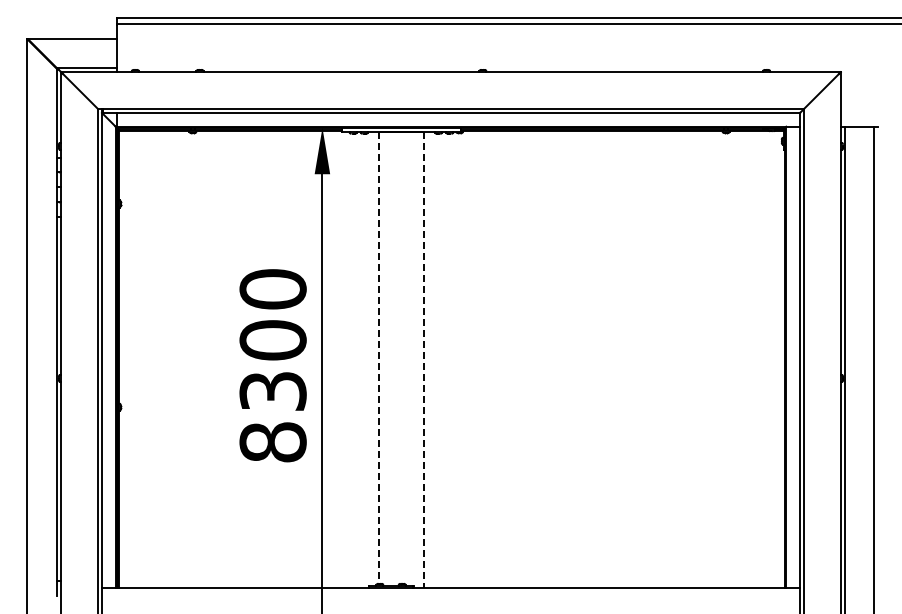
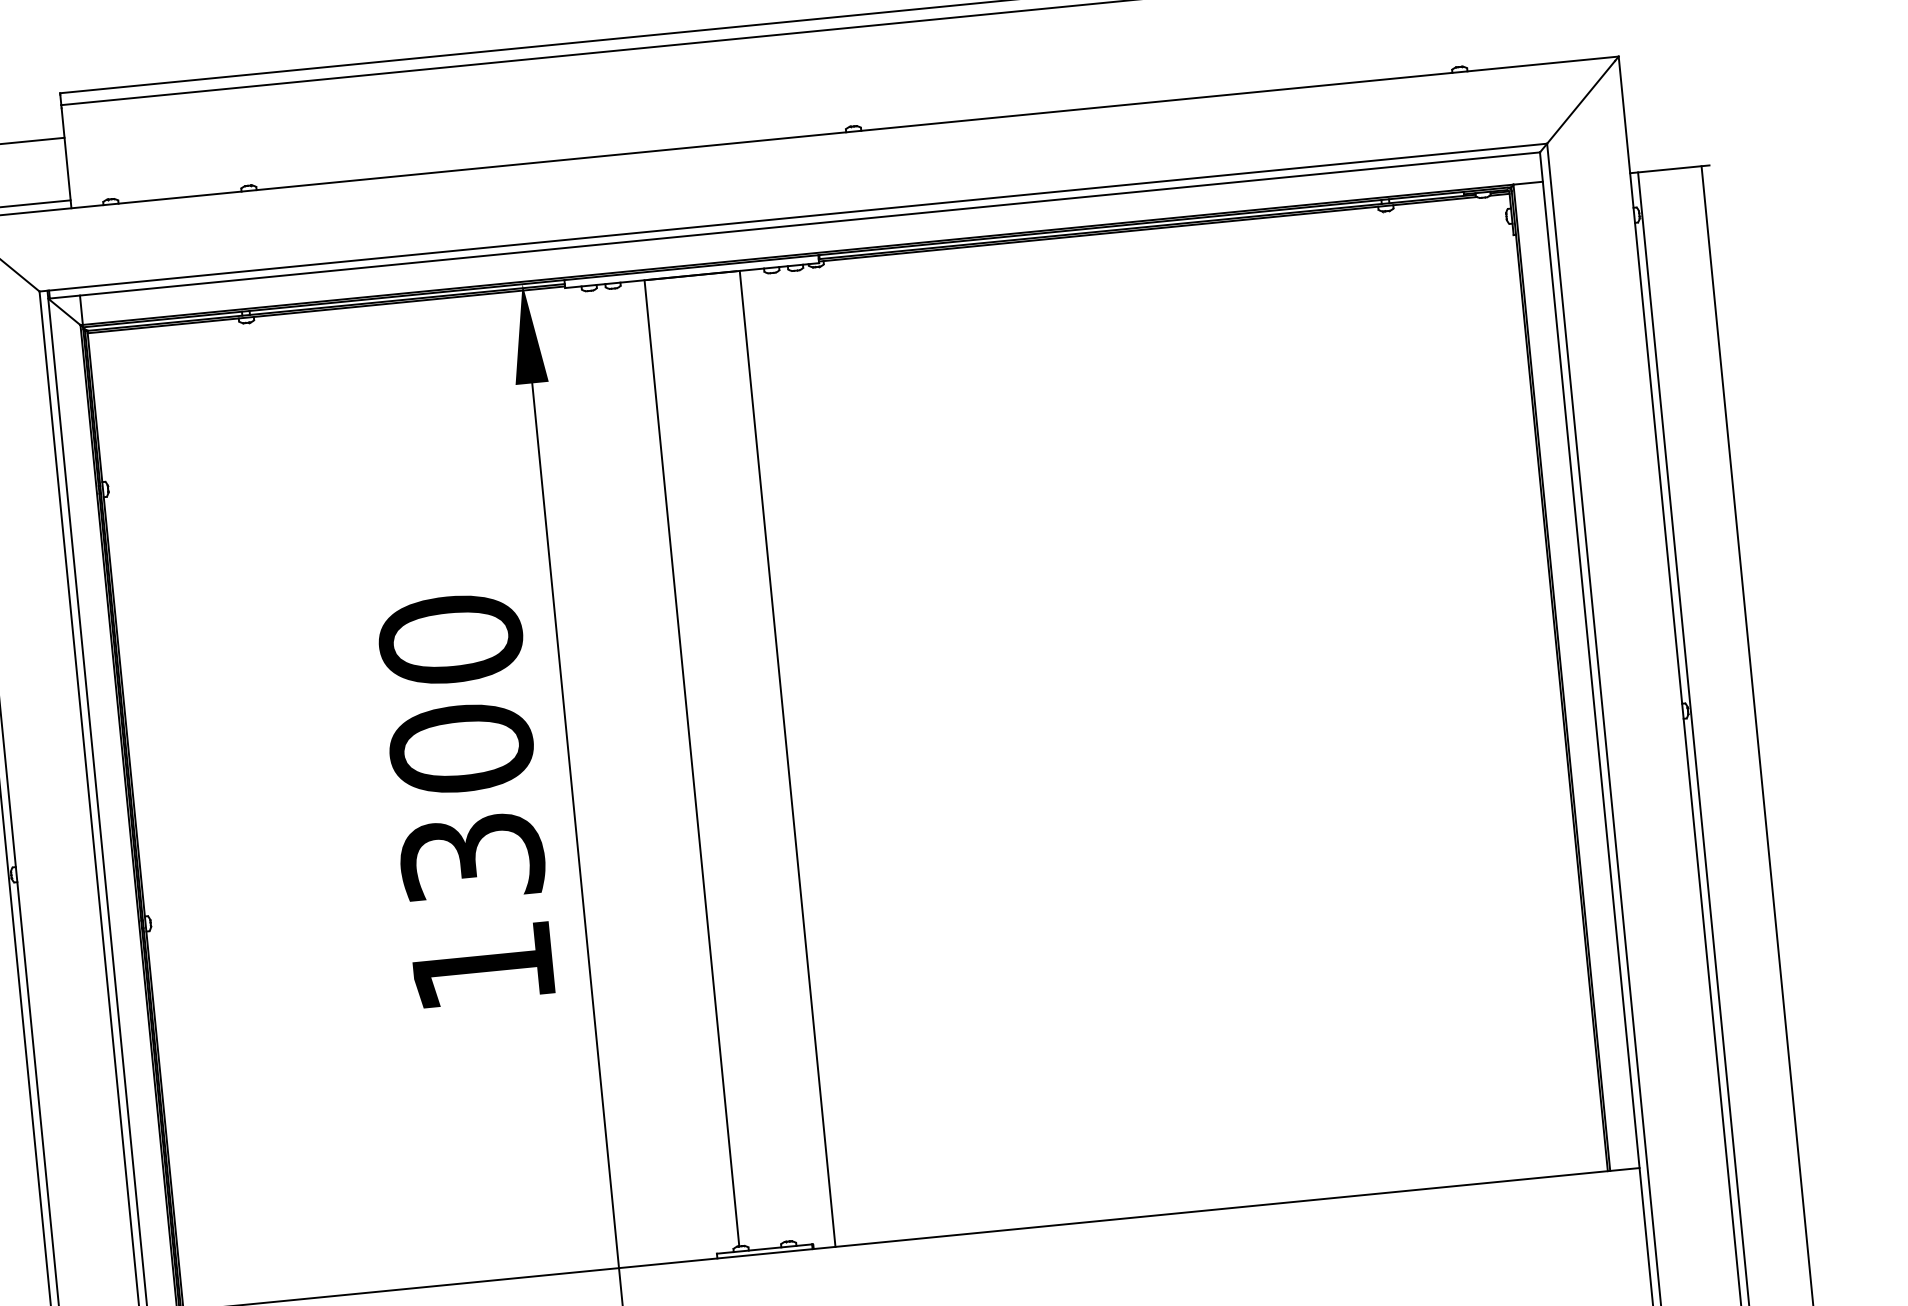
line: (379, 358) -> (692, 765), dashed -> solid
line: (423, 360) -> (787, 760), dashed -> solid
text: (272, 442) -> (481, 967), 8300 -> 1300

